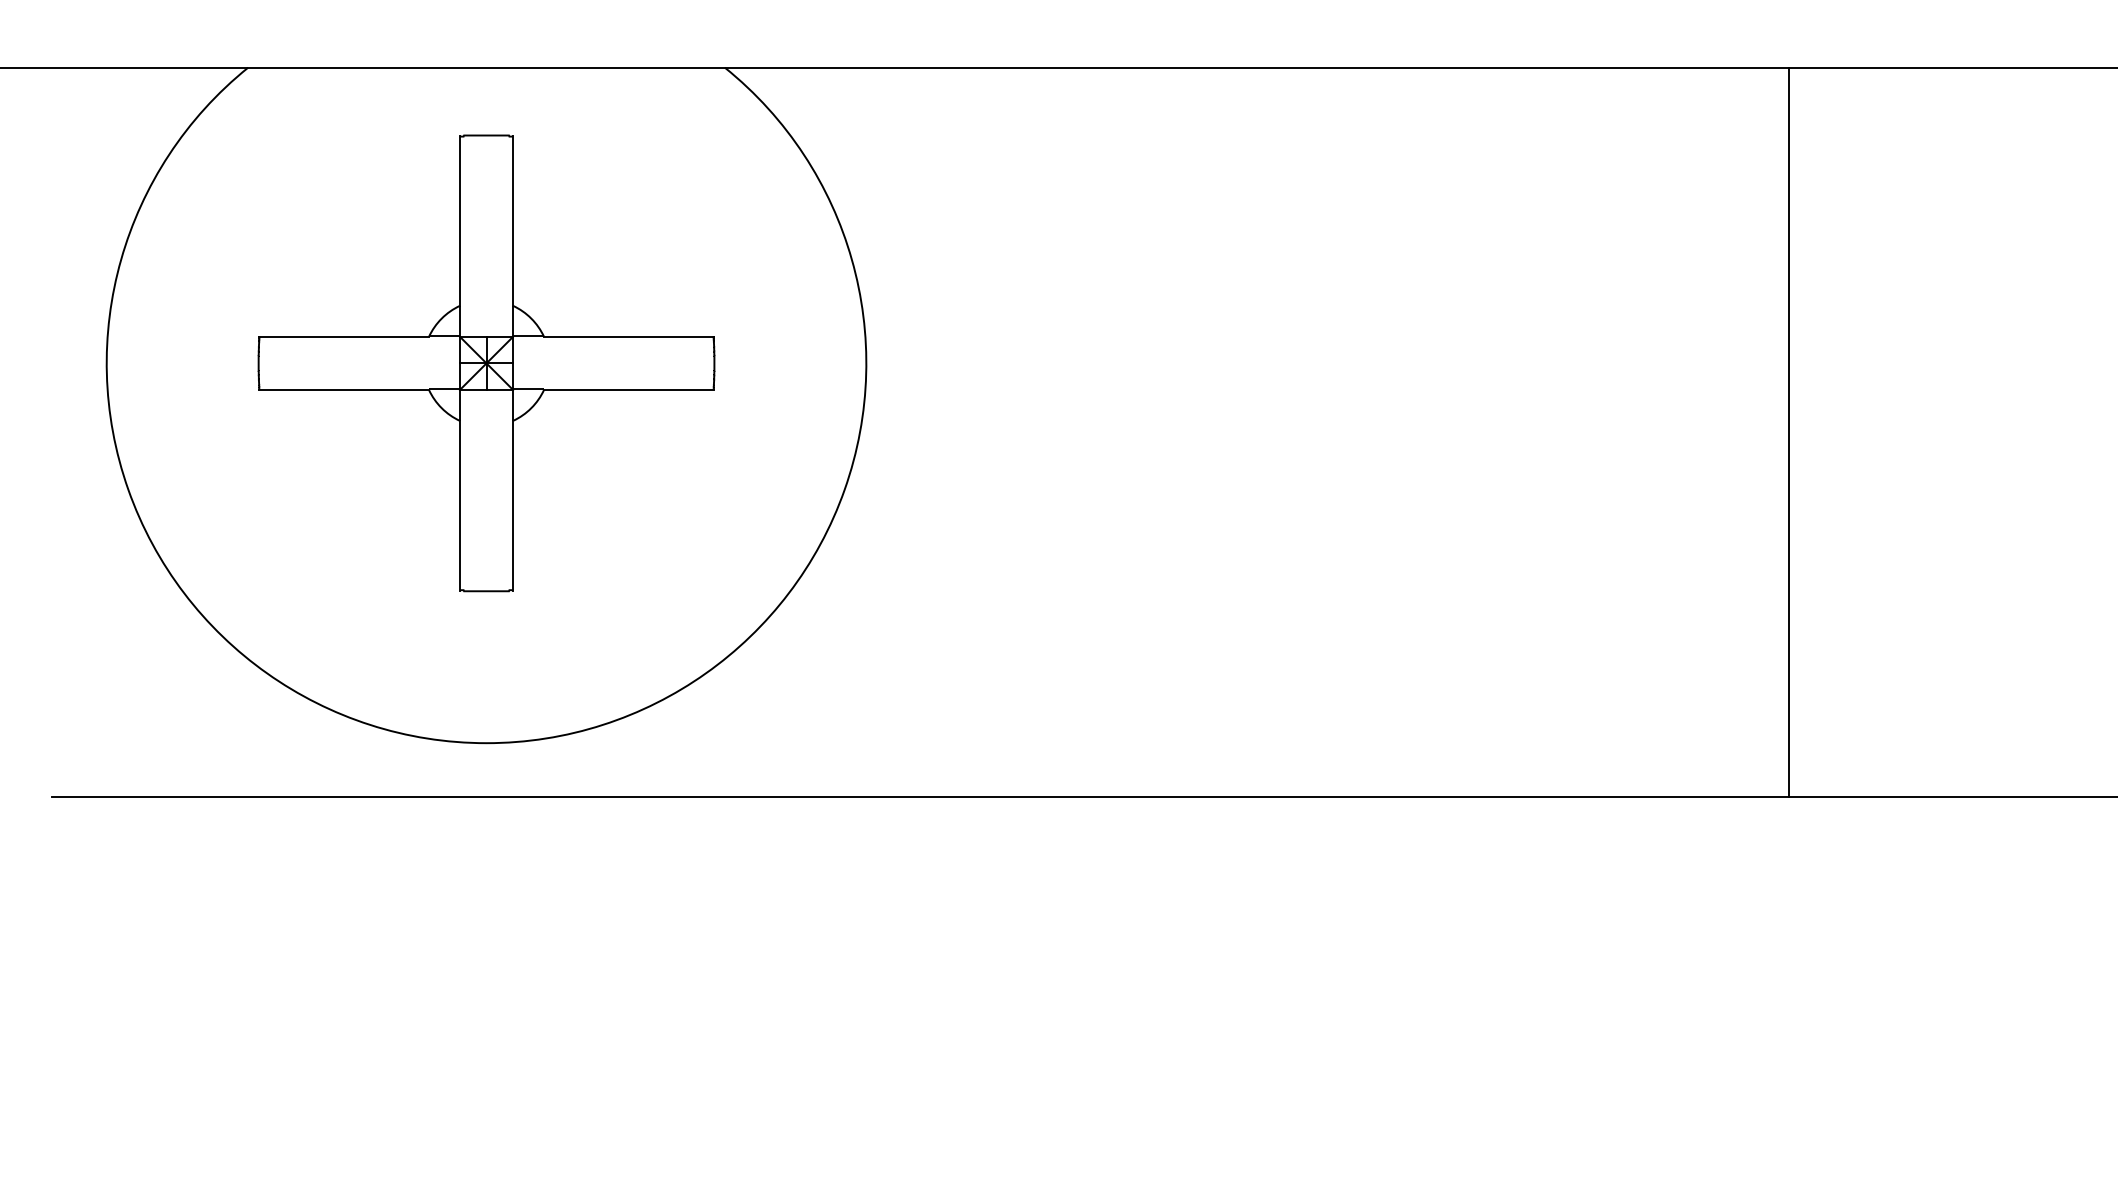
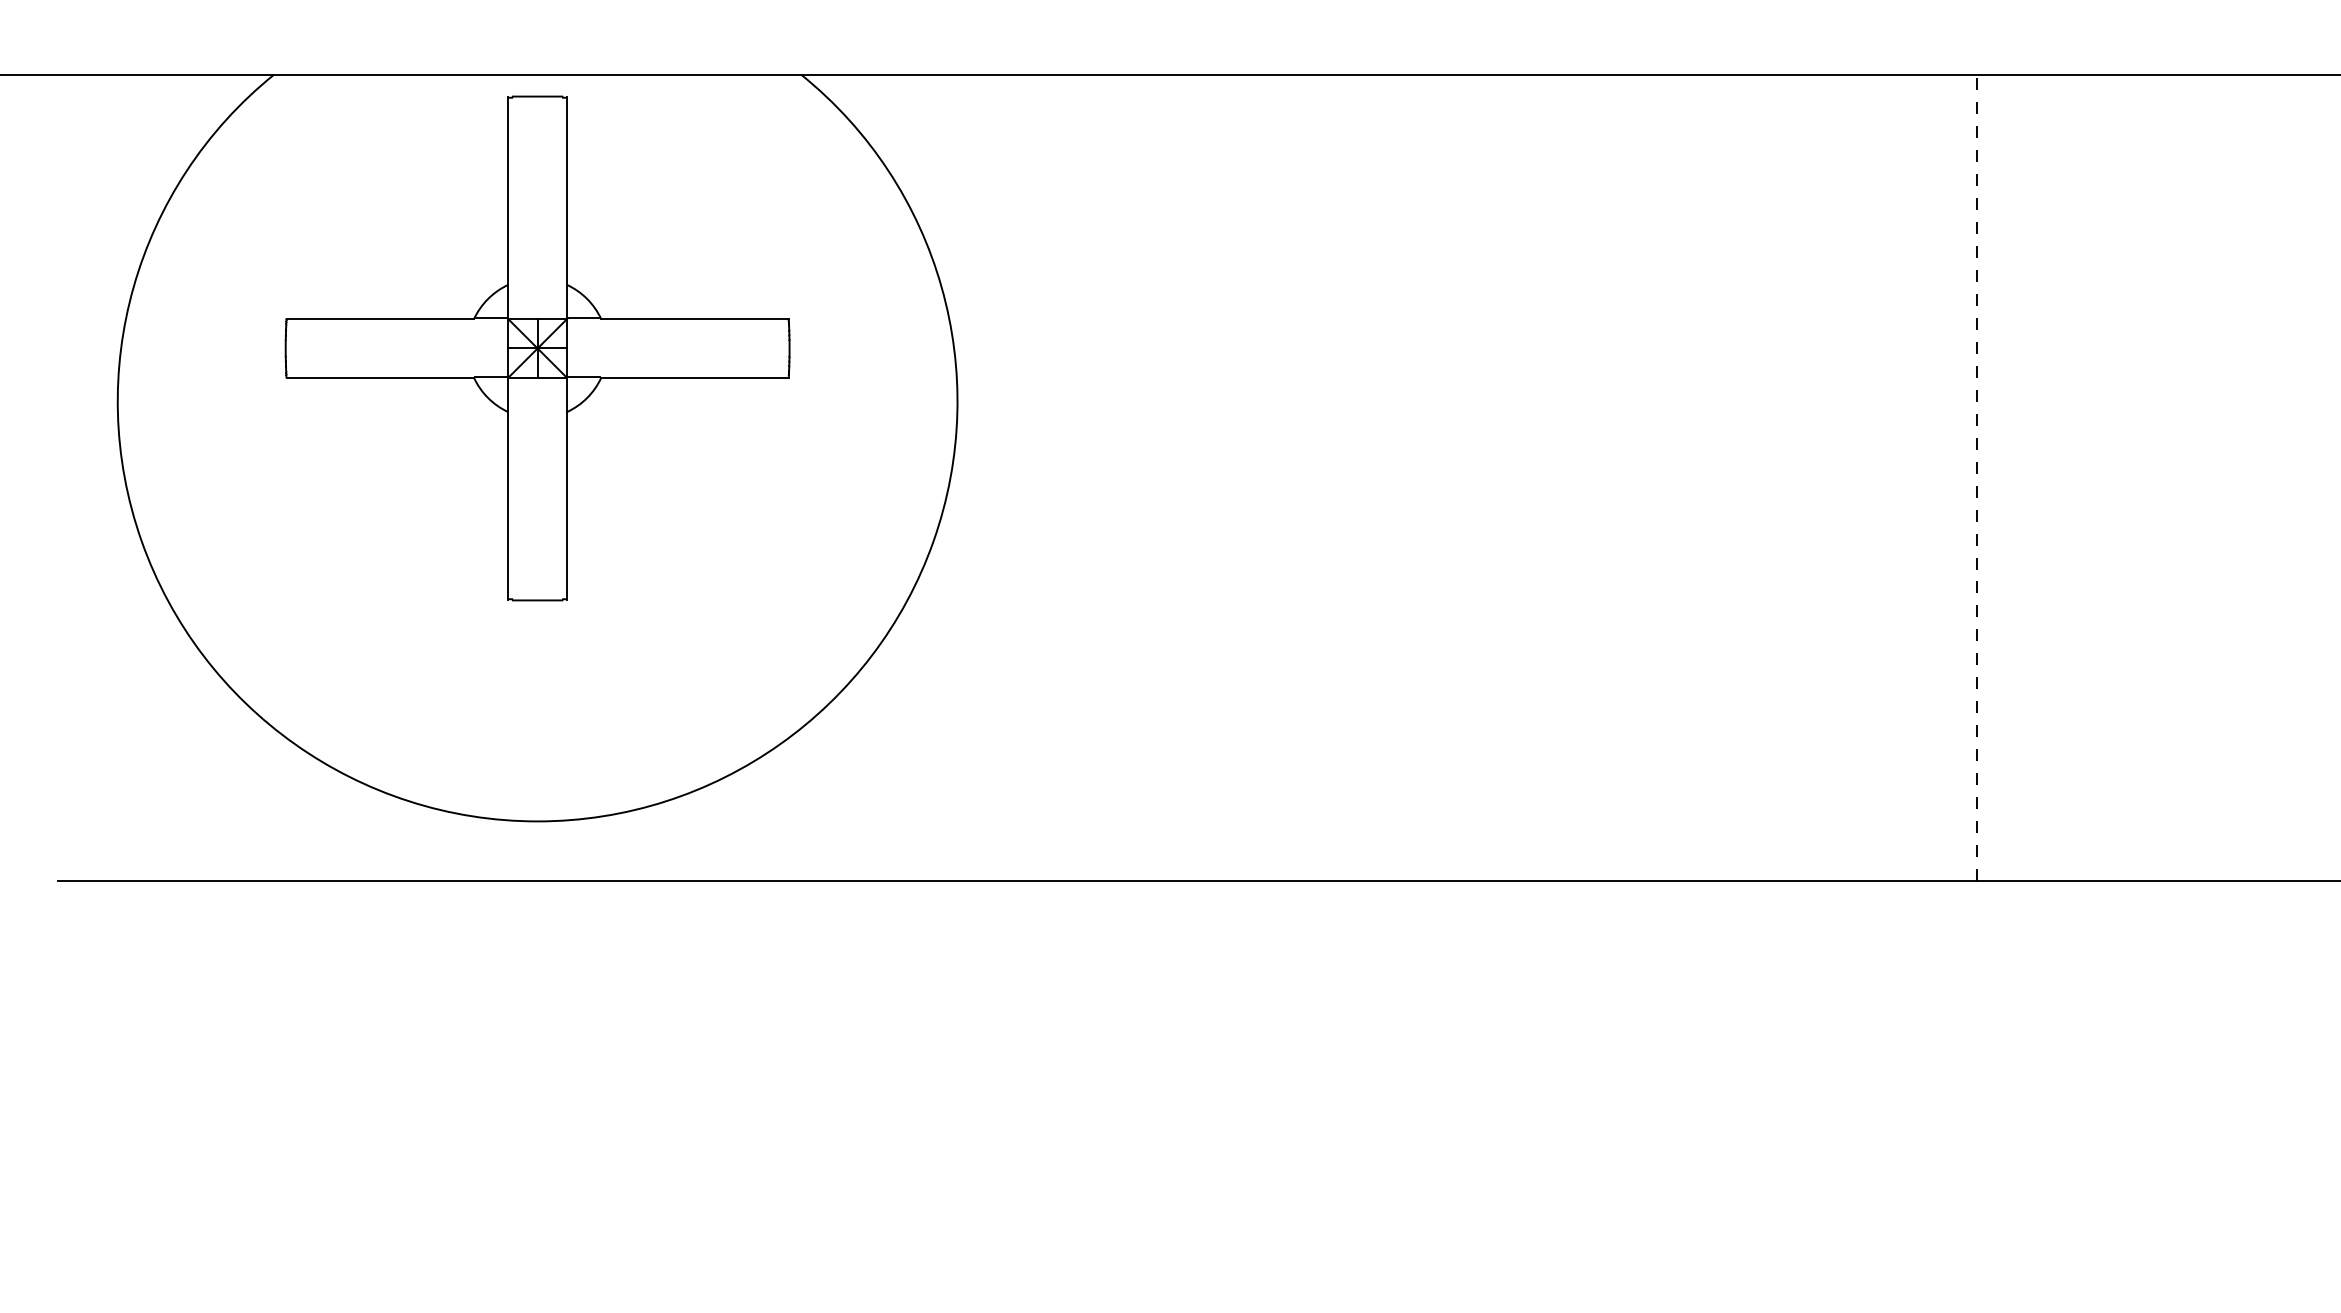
part: (486, 363) -> (537, 348), moved
line: (1788, 432) -> (1976, 477), solid -> dashed

